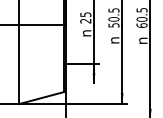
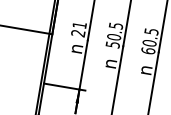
text: (85, 14) -> (79, 24), 25 -> 21

